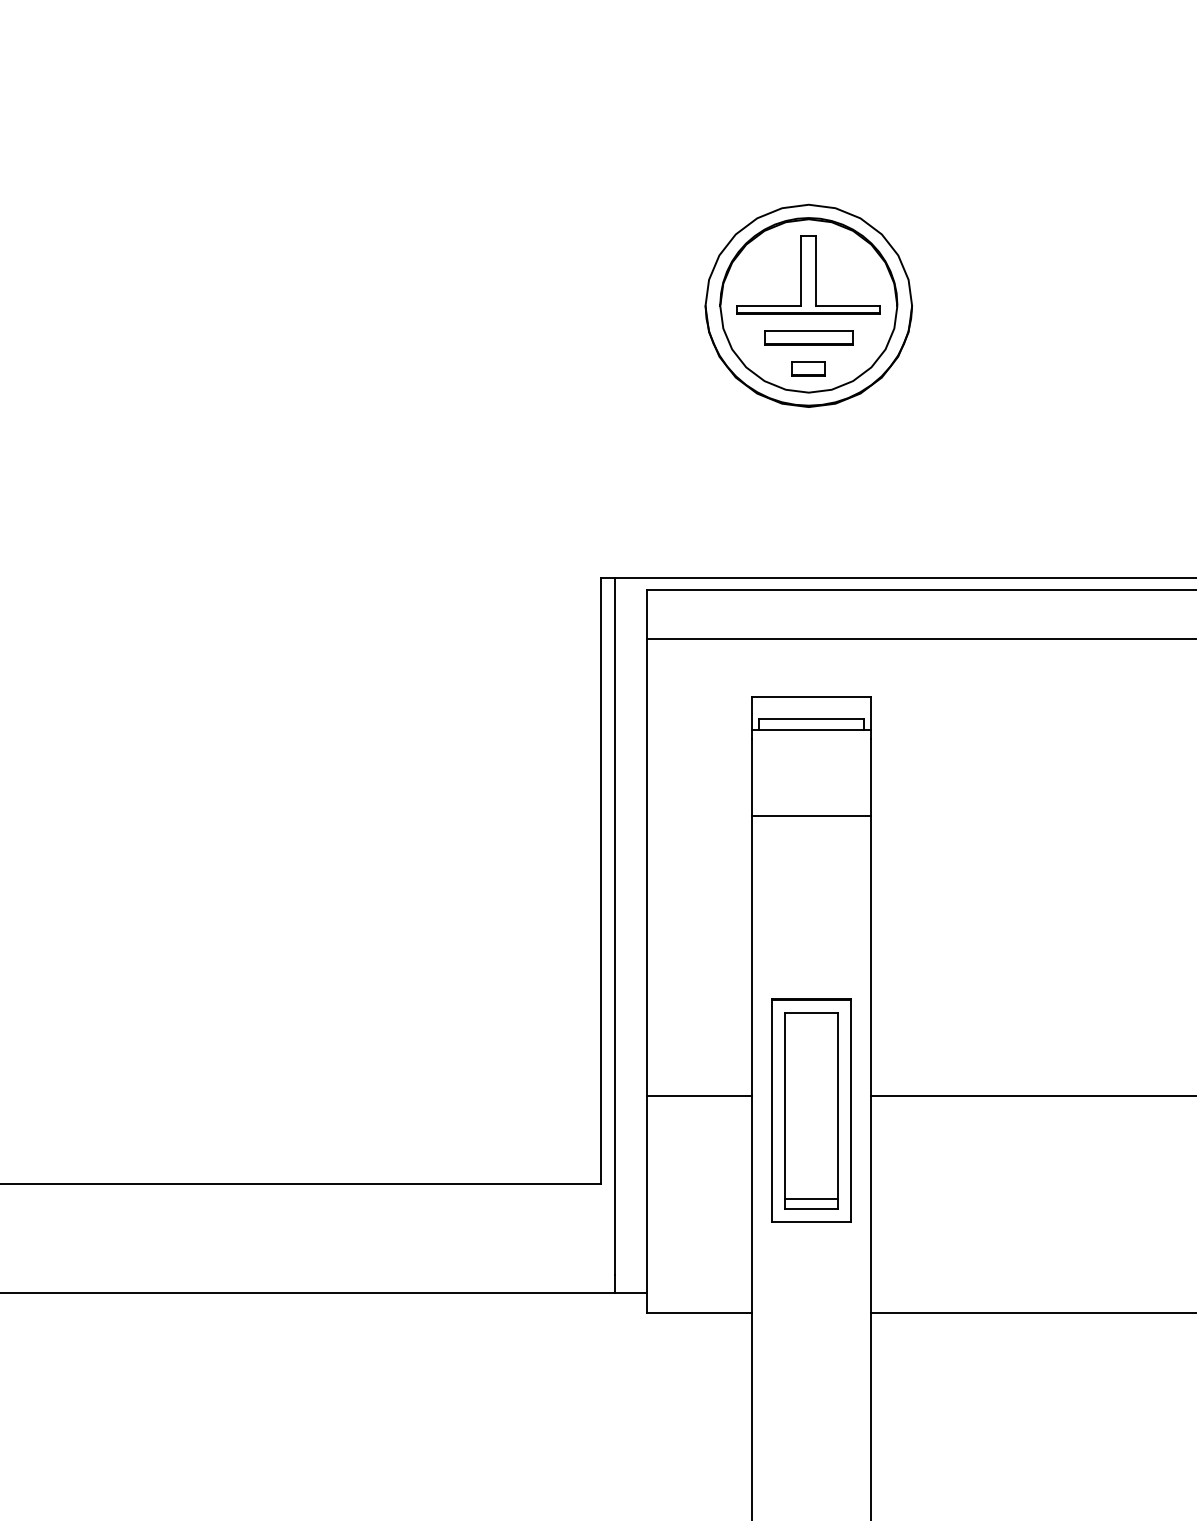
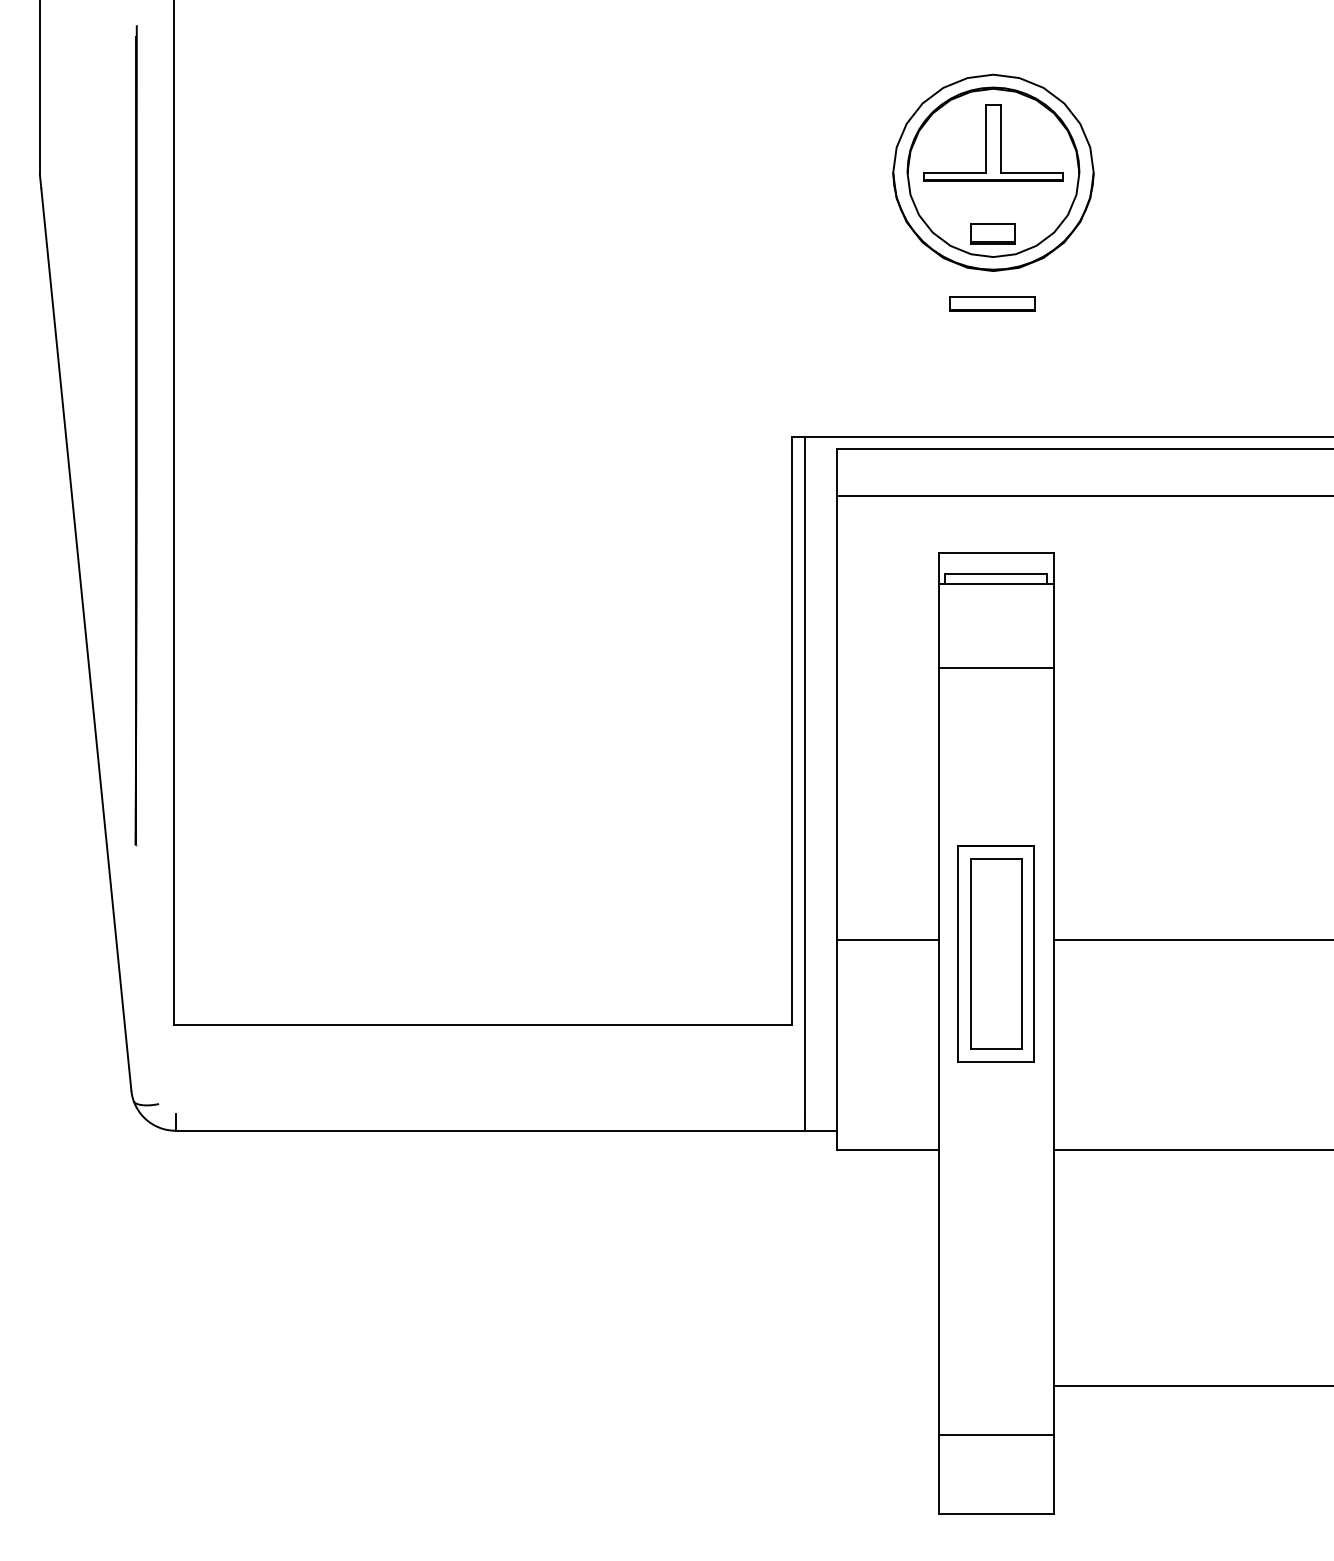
part: (808, 337) -> (992, 303), moved
part: (808, 368) -> (993, 233), size x1.4
line: (810, 1199) -> (995, 1040), removed

